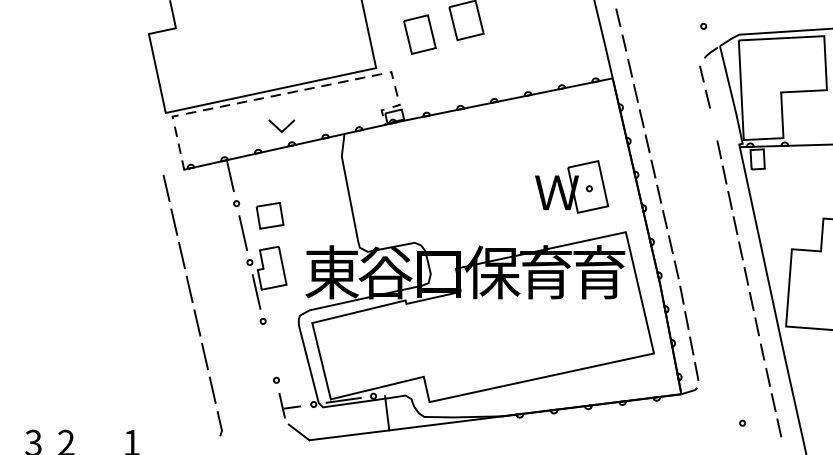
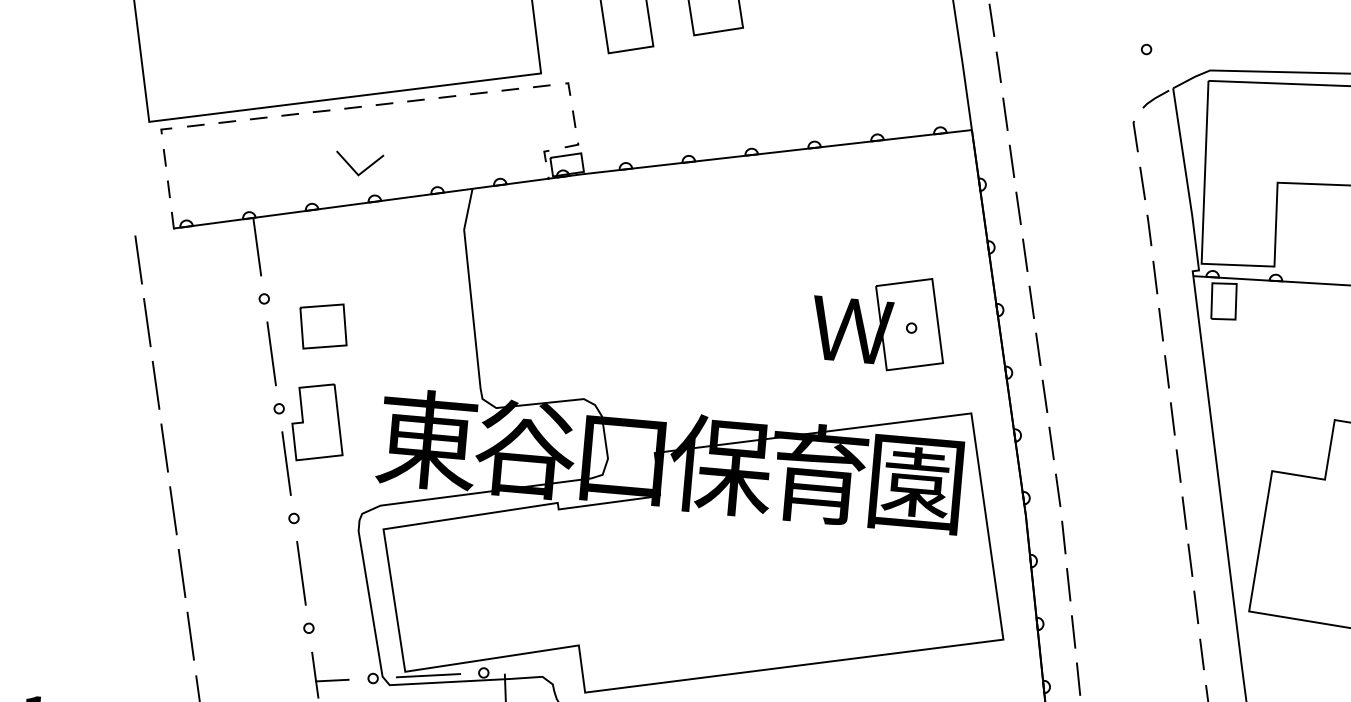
line: (713, 124) -> (1148, 230), added
text: (599, 272) -> (916, 482), 育 -> 園
line: (269, 350) -> (300, 572), added

